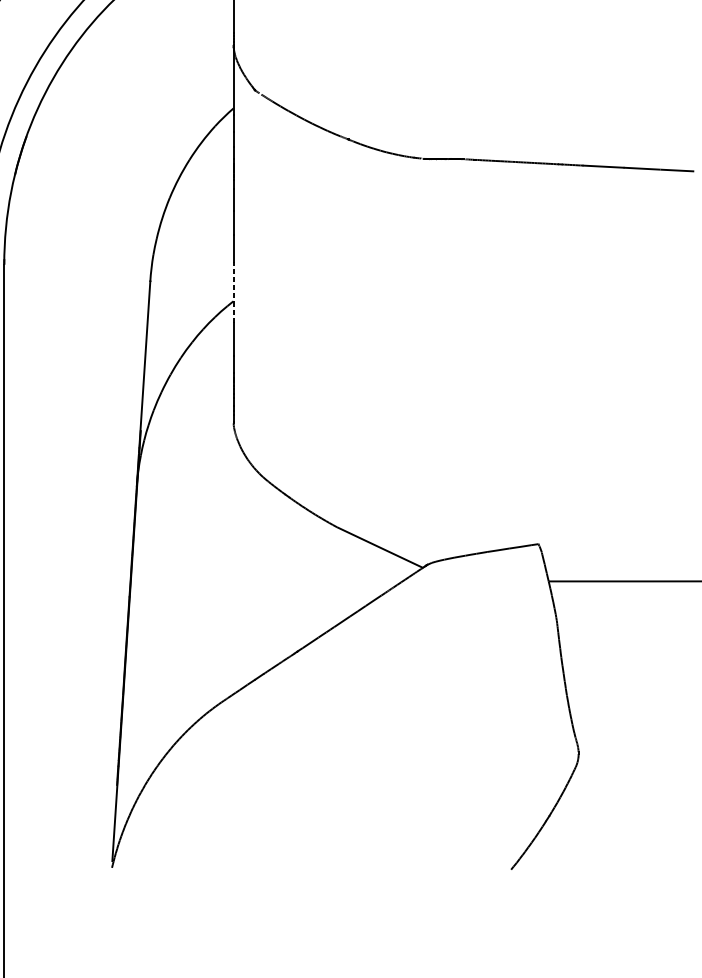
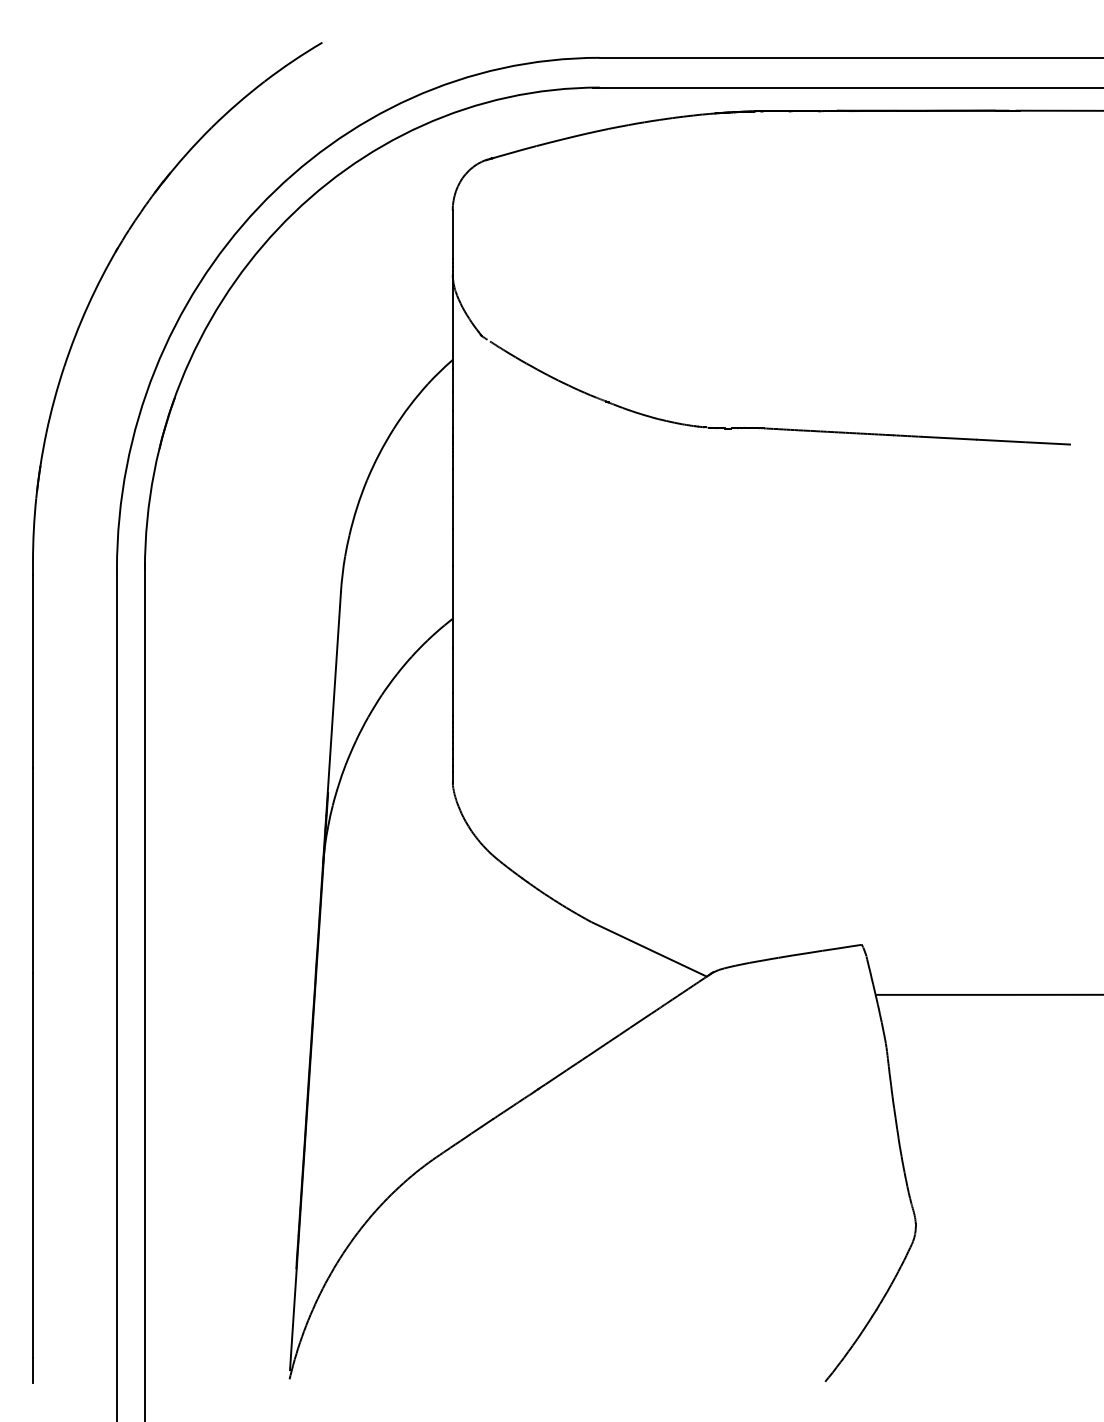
line: (233, 292) -> (452, 606), dashed -> solid

